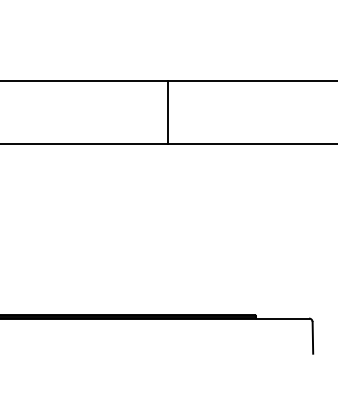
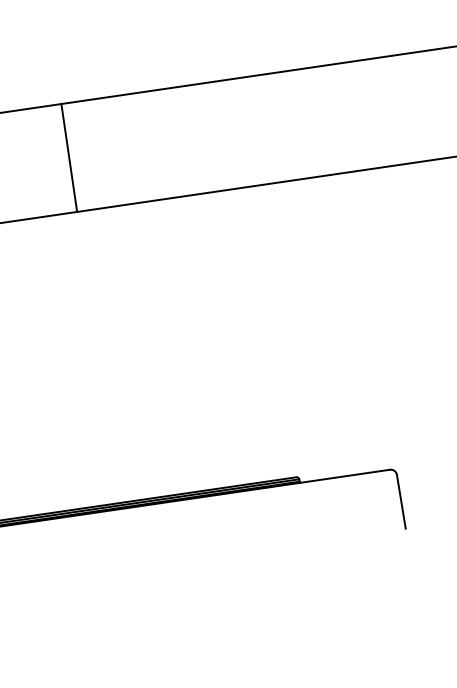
line: (168, 112) -> (70, 157), moved

